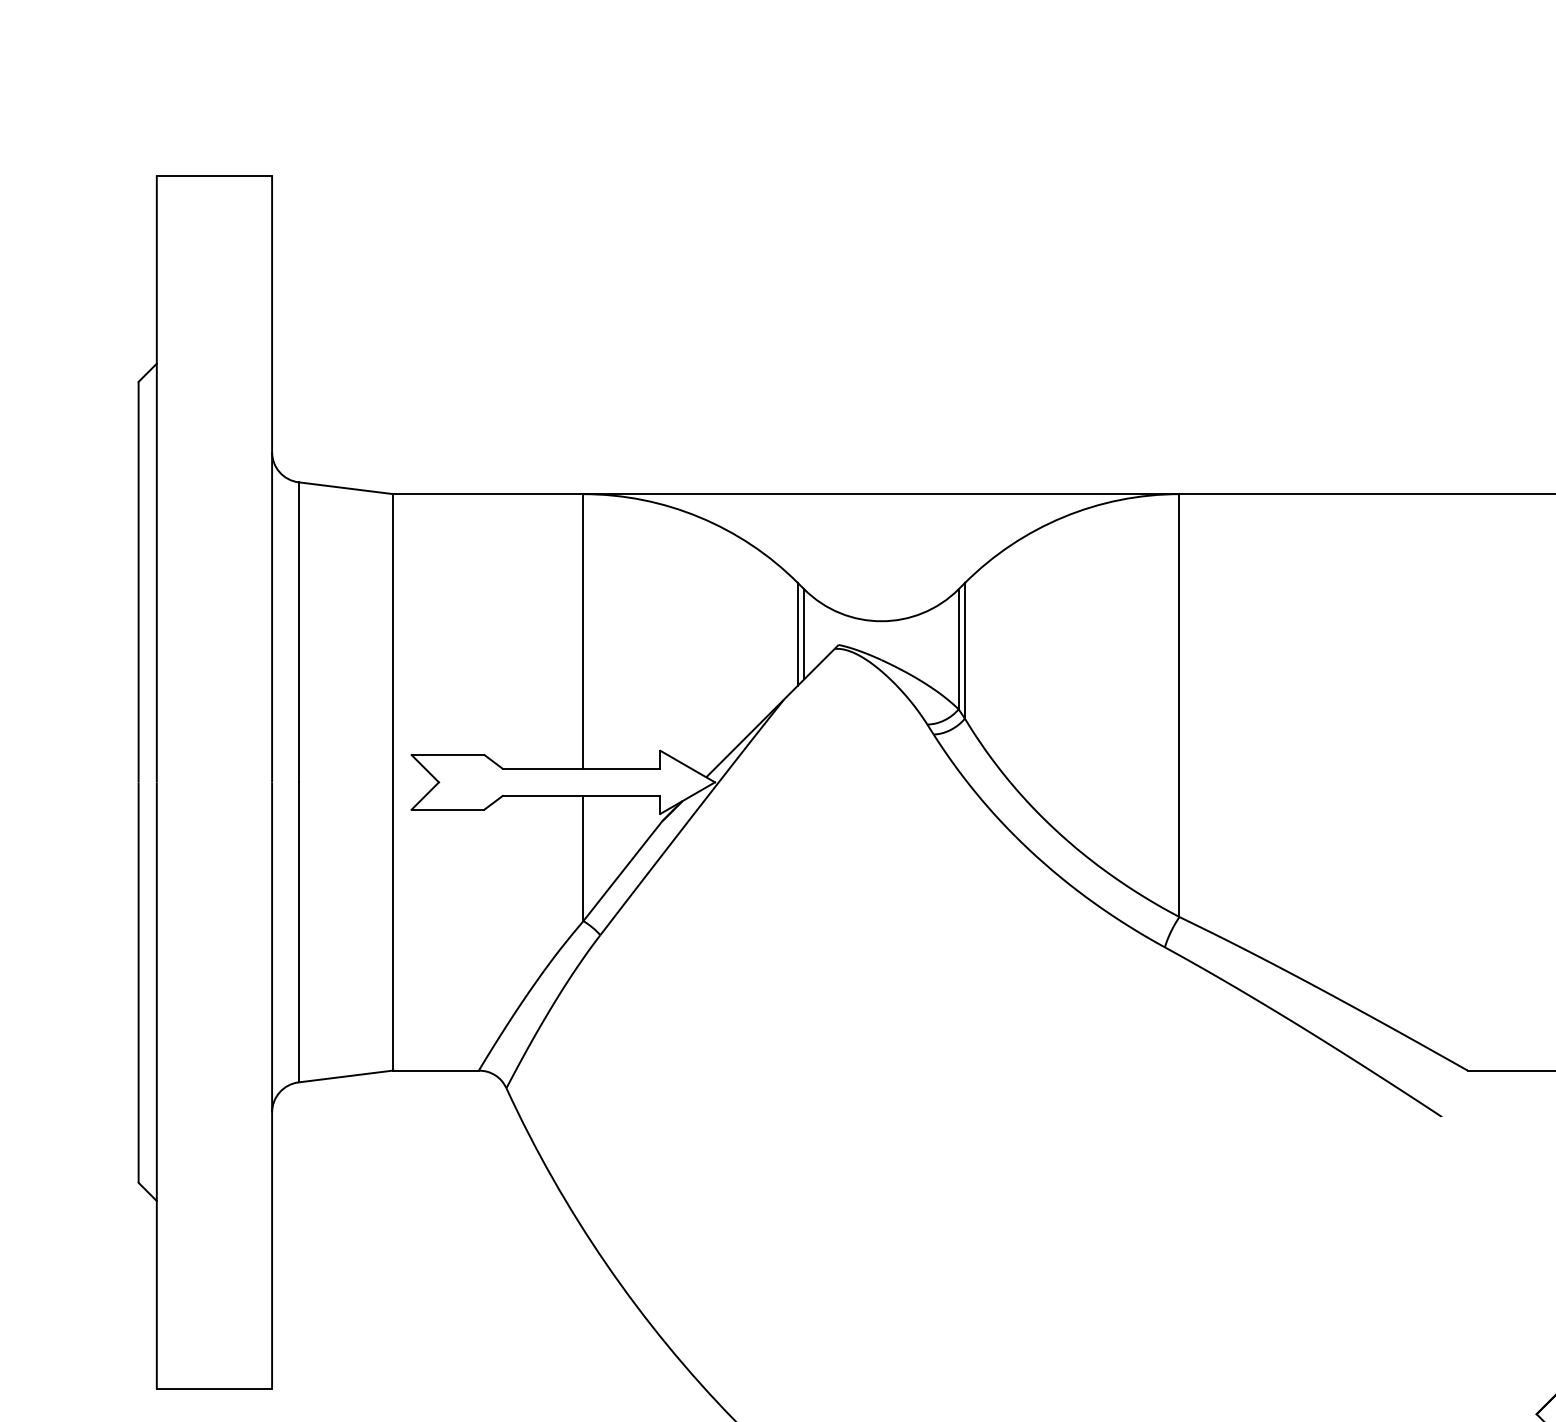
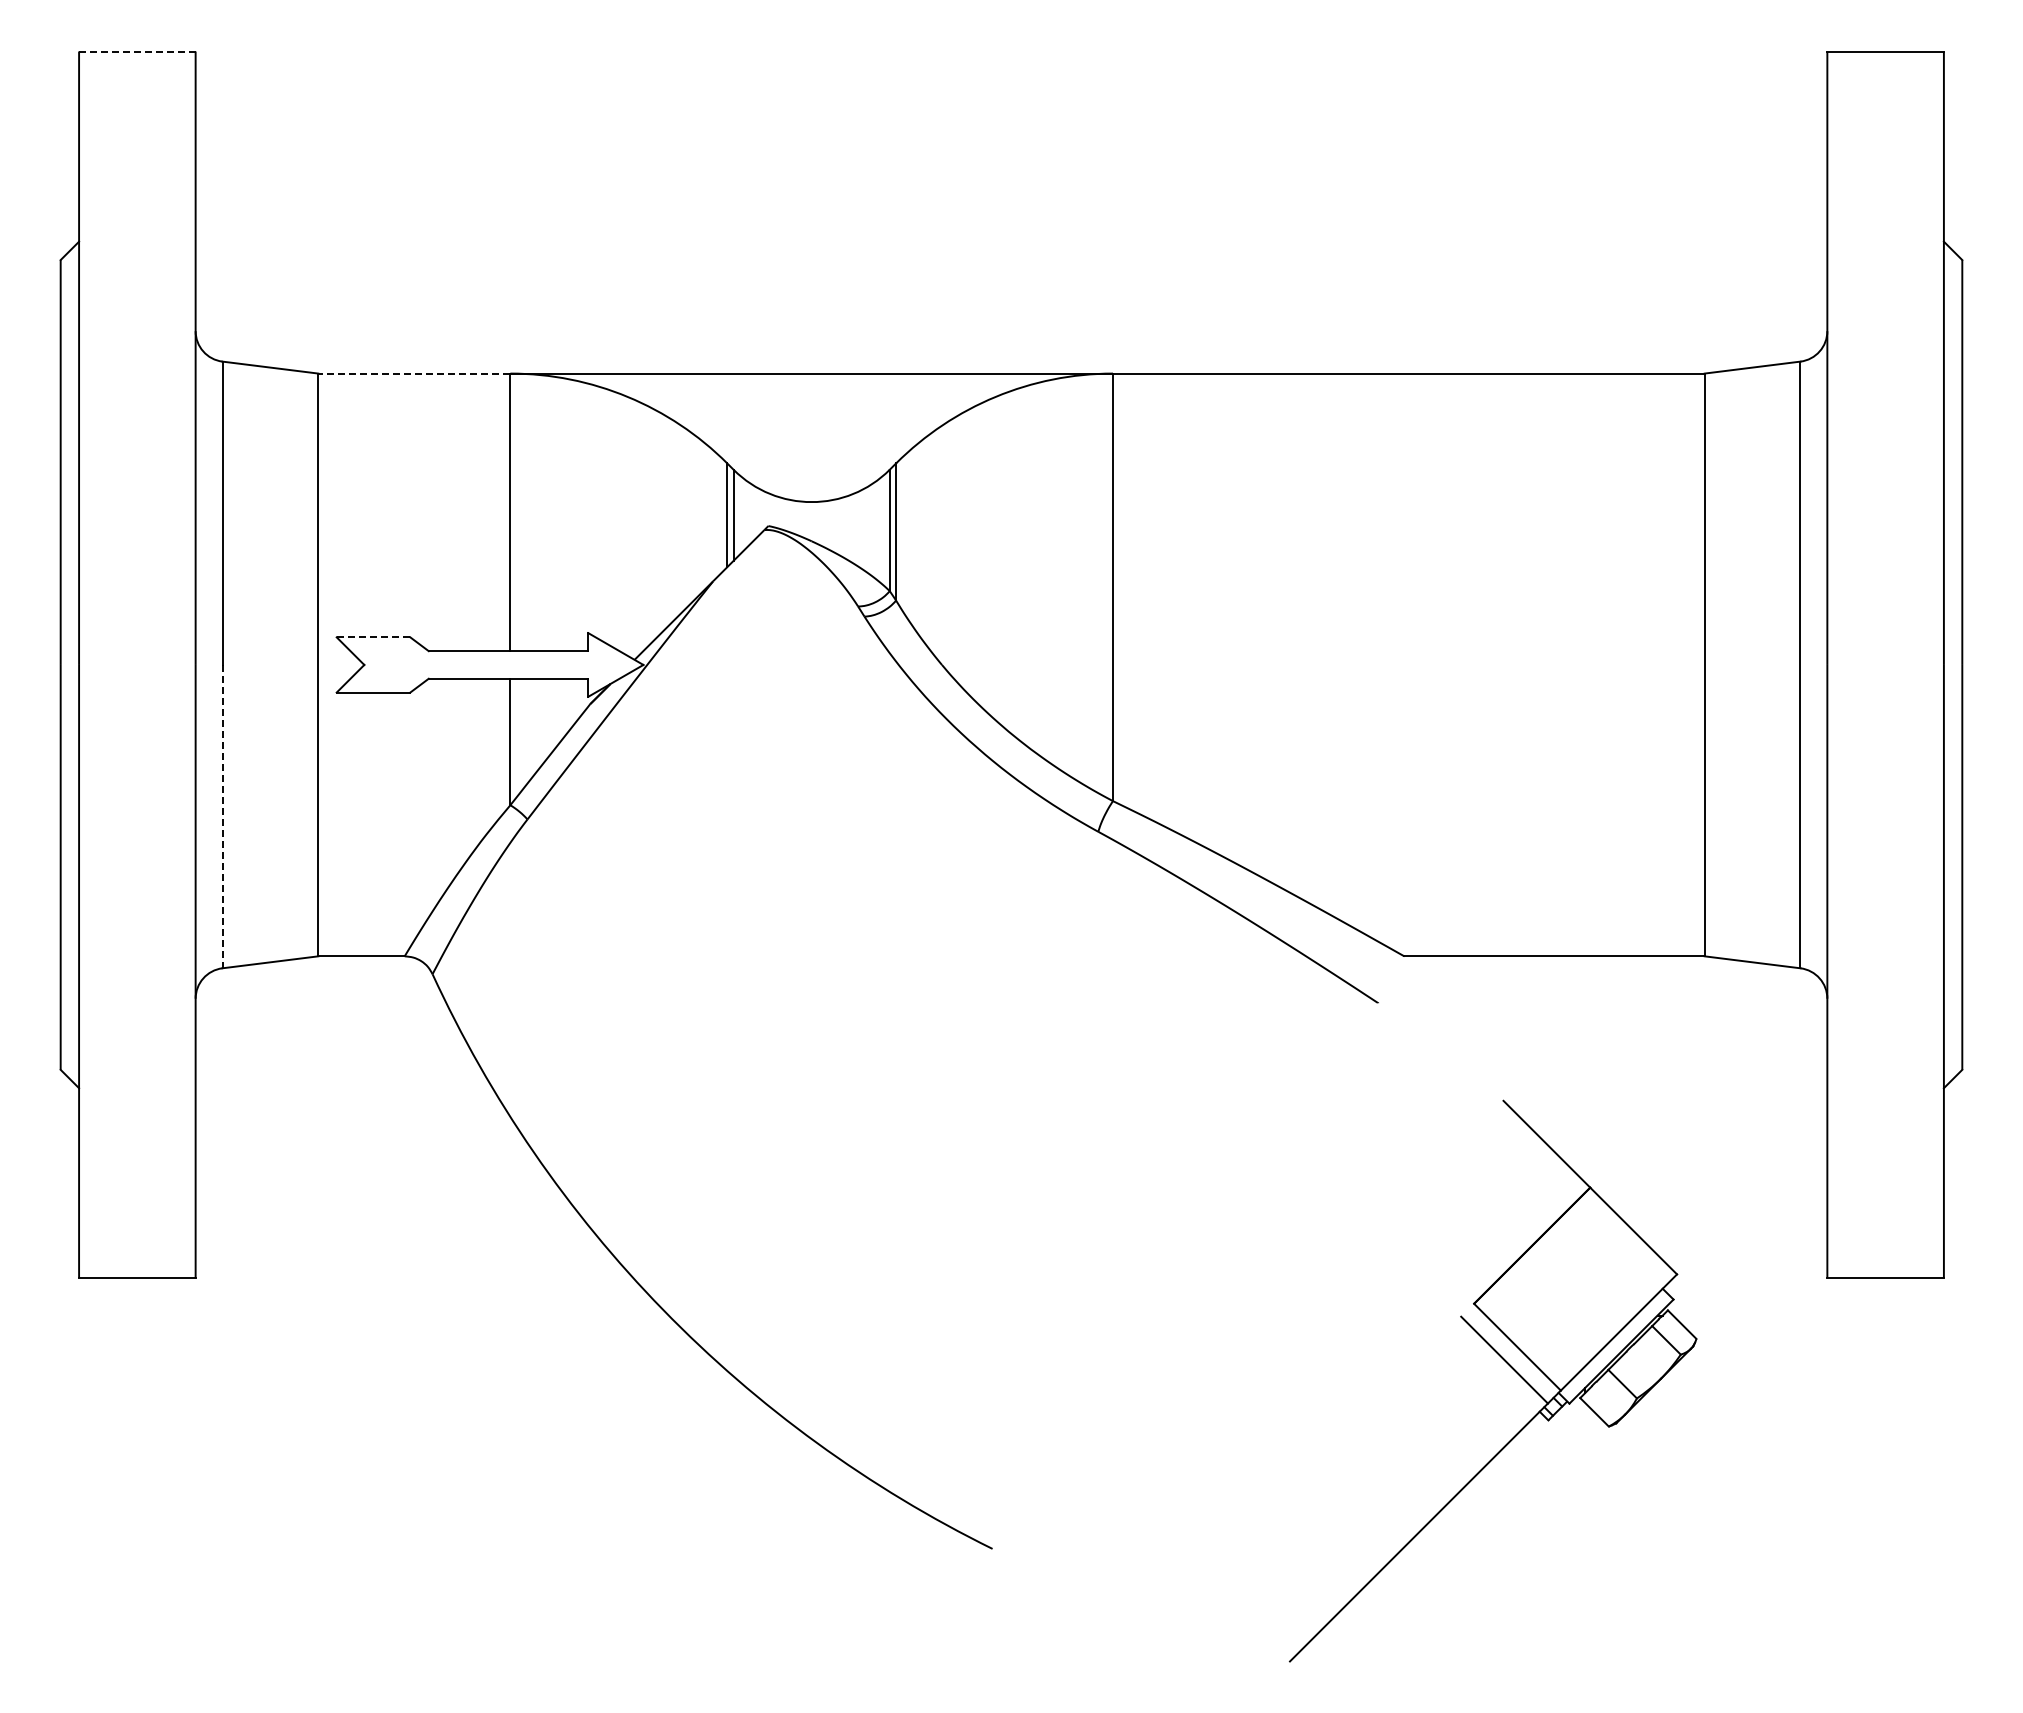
line: (213, 175) -> (136, 51), solid -> dashed
line: (487, 494) -> (413, 373), solid -> dashed
line: (448, 755) -> (373, 637), solid -> dashed
line: (298, 932) -> (222, 816), solid -> dashed

